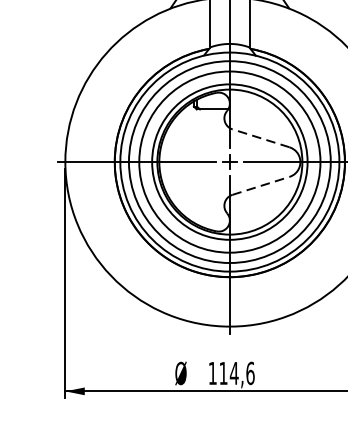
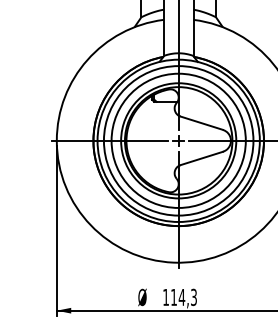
line: (260, 138) -> (201, 123), dashed -> solid
line: (261, 185) -> (202, 158), dashed -> solid
text: (251, 372) -> (194, 296), 114,6 -> 114,3

